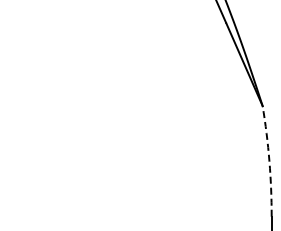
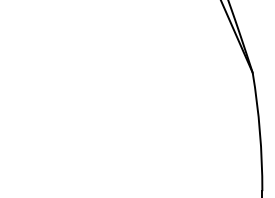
arc: (269, 161) -> (260, 132), dashed -> solid

